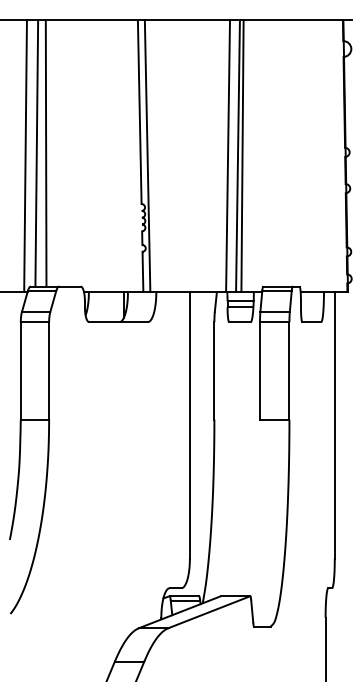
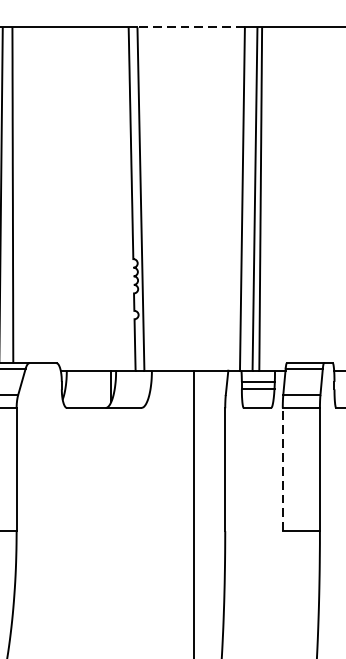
line: (187, 20) -> (191, 27), solid -> dashed
line: (260, 370) -> (283, 469), solid -> dashed

